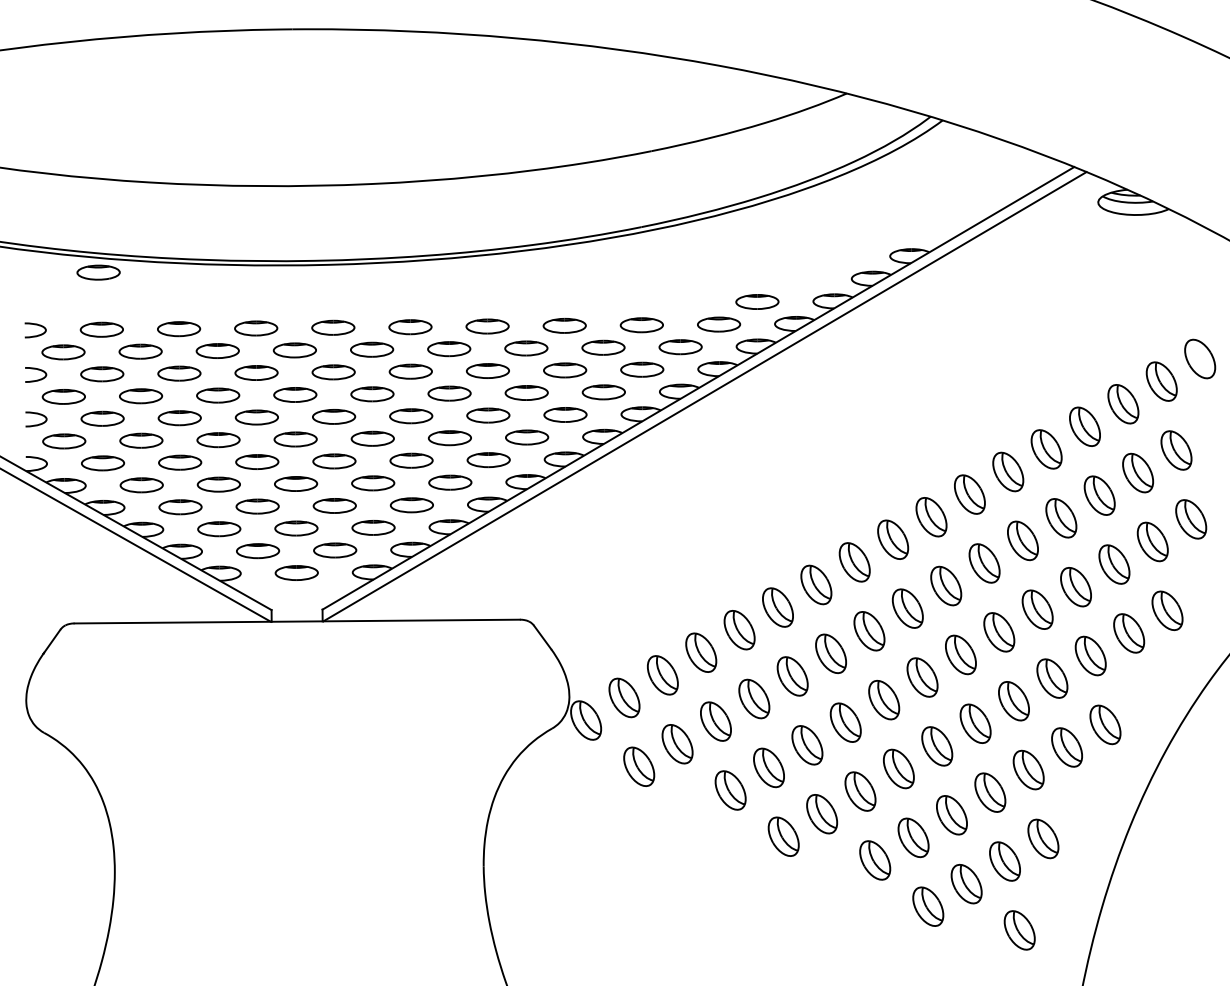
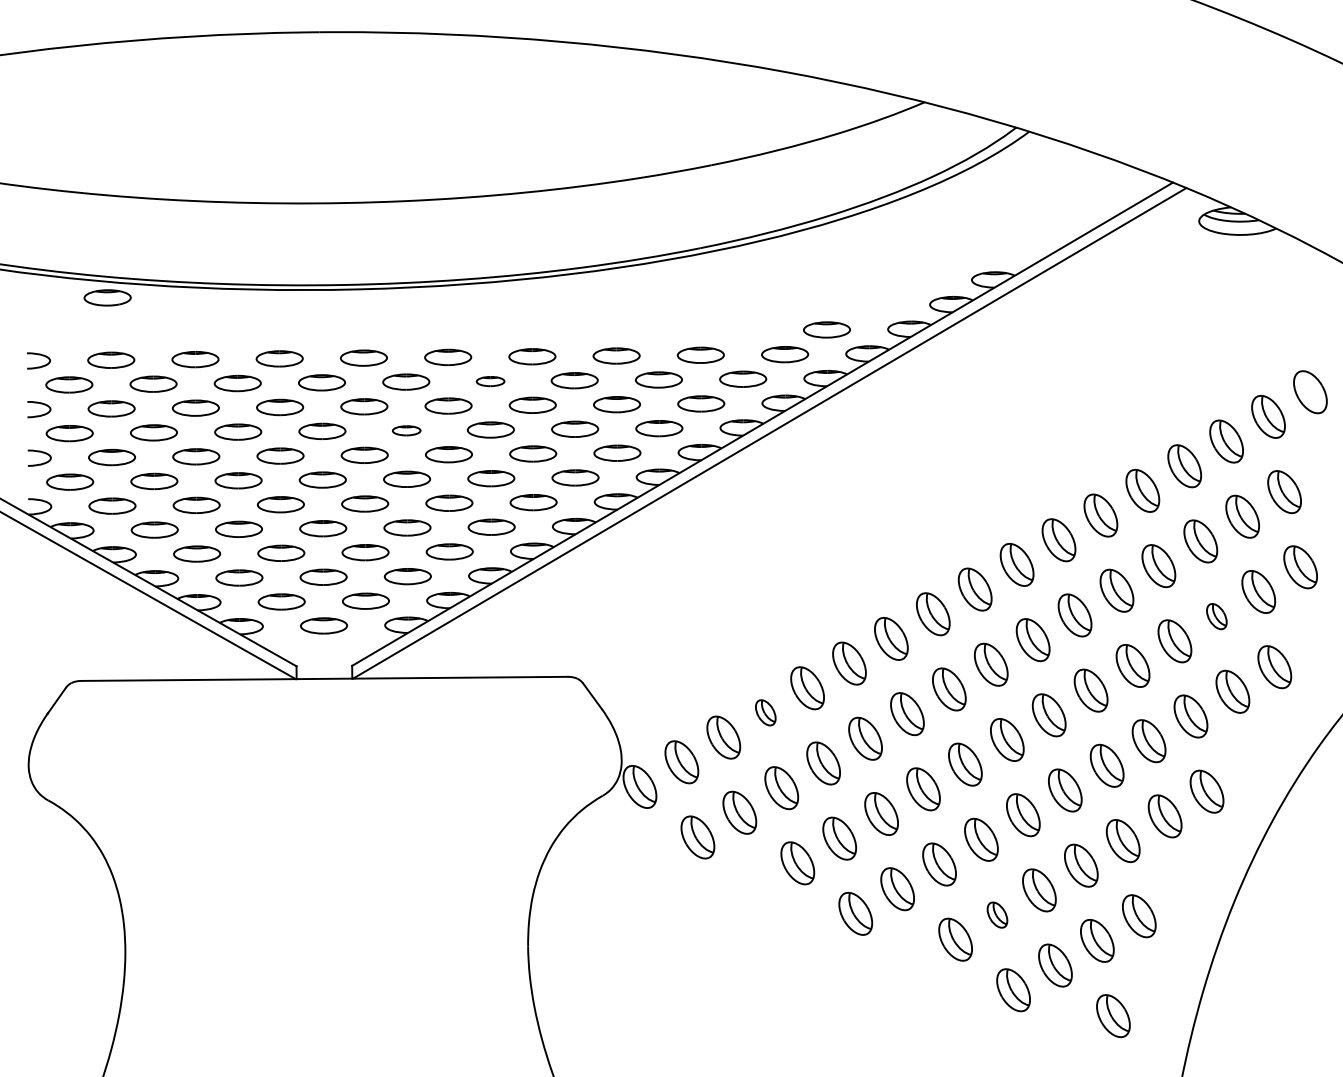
part: (449, 349) -> (490, 381), size x0.6
part: (372, 394) -> (406, 430), size x0.6
part: (1114, 564) -> (1216, 616), size x0.6
part: (701, 652) -> (765, 712), size x0.6
part: (913, 837) -> (997, 914), size x0.6

